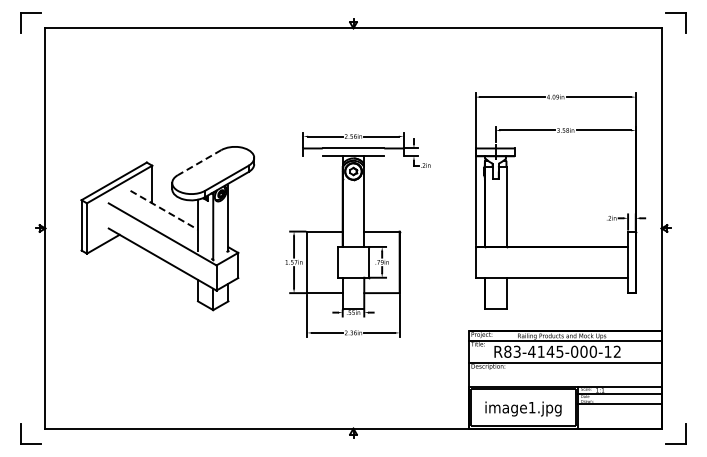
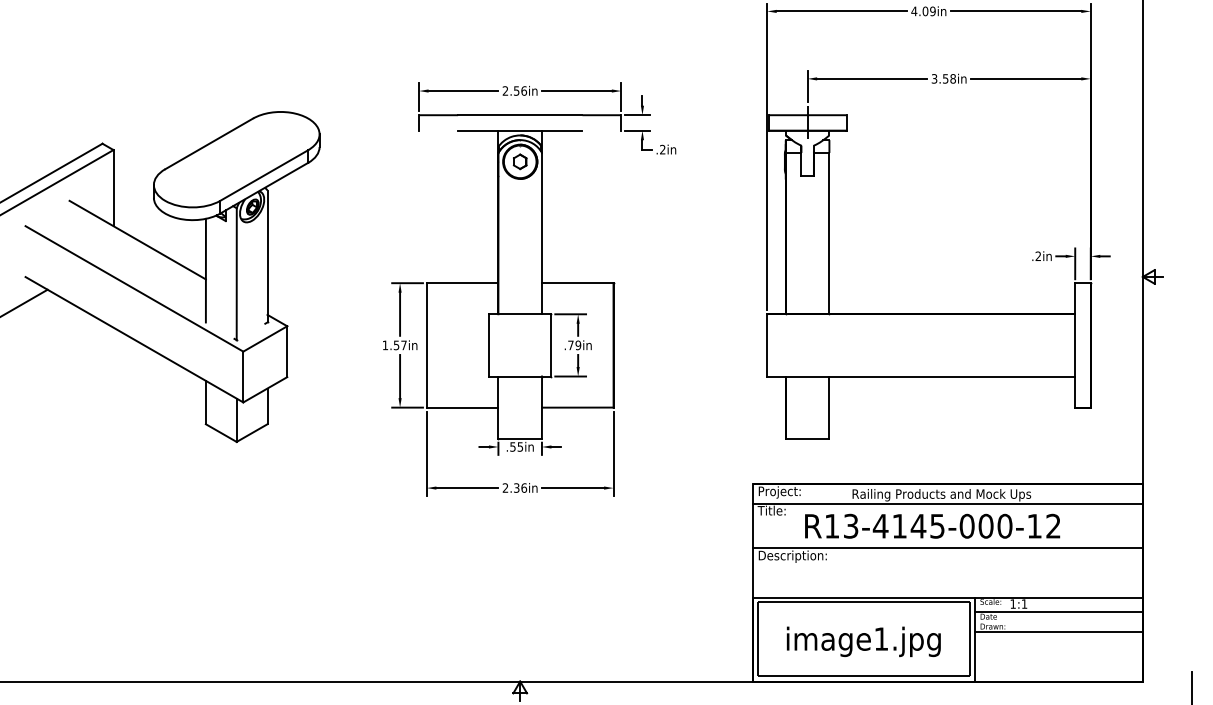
line: (199, 162) -> (208, 143), dashed -> solid
line: (164, 210) -> (138, 240), dashed -> solid
text: (507, 351) -> (831, 525), R83-4145-000-12 -> R13-4145-000-12

